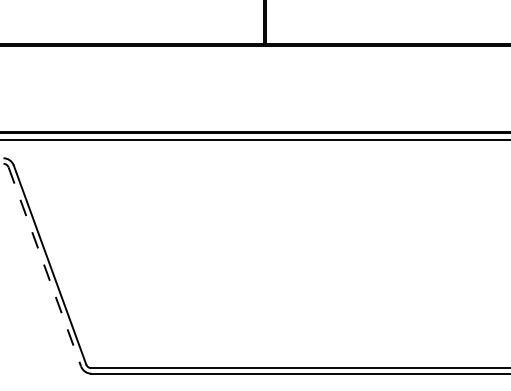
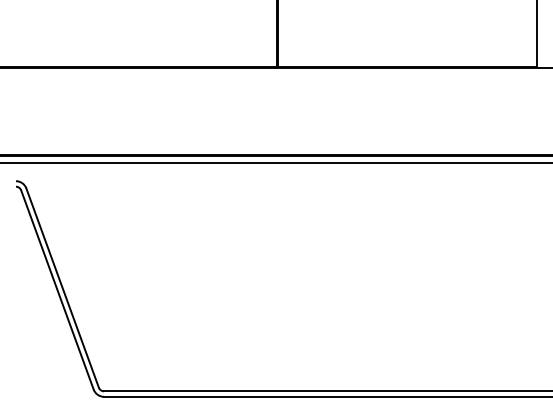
line: (44, 267) -> (57, 290), dashed -> solid

